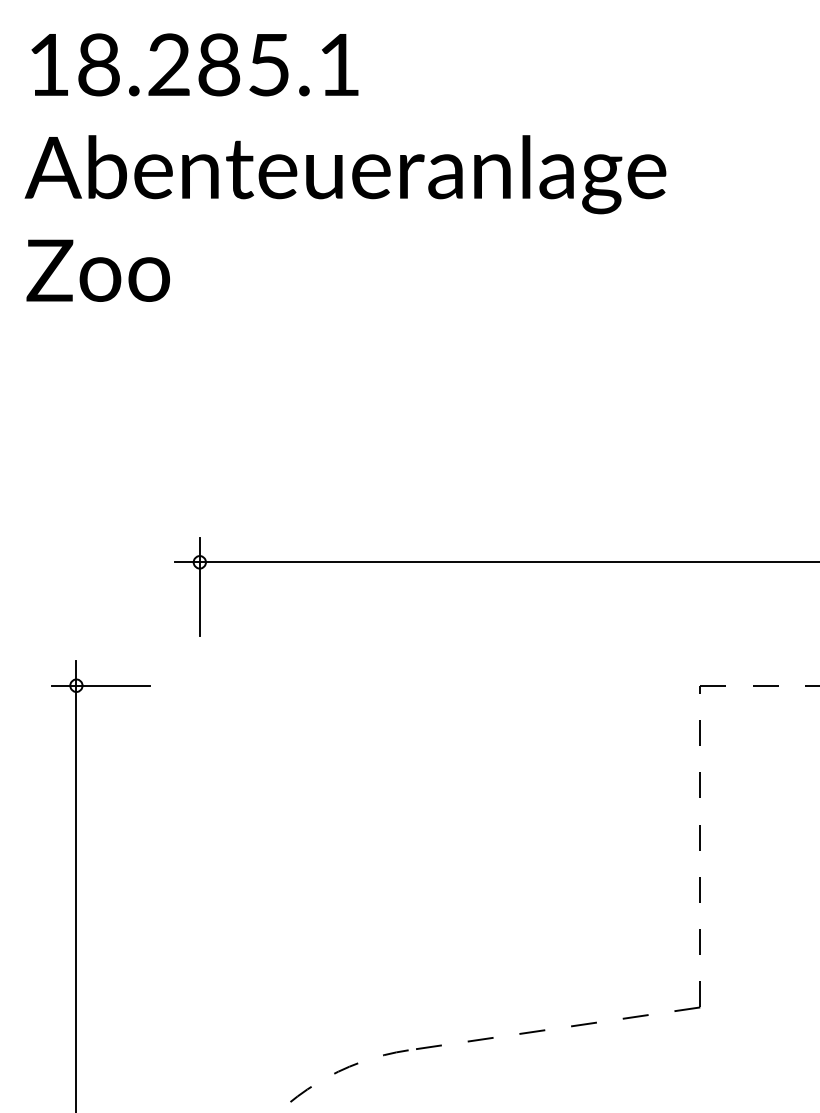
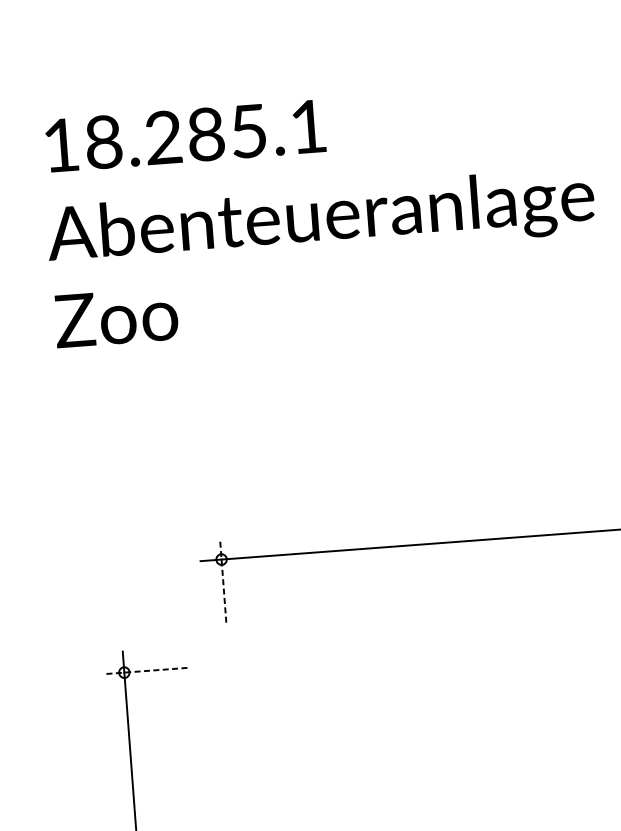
line: (199, 586) -> (222, 580), solid -> dashed
line: (100, 685) -> (144, 670), solid -> dashed

